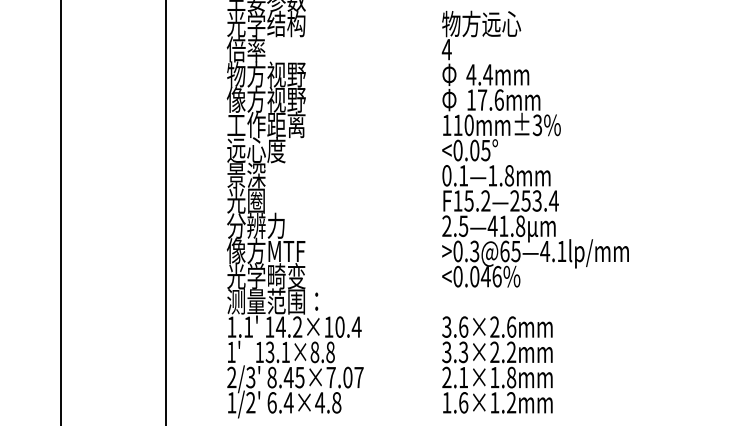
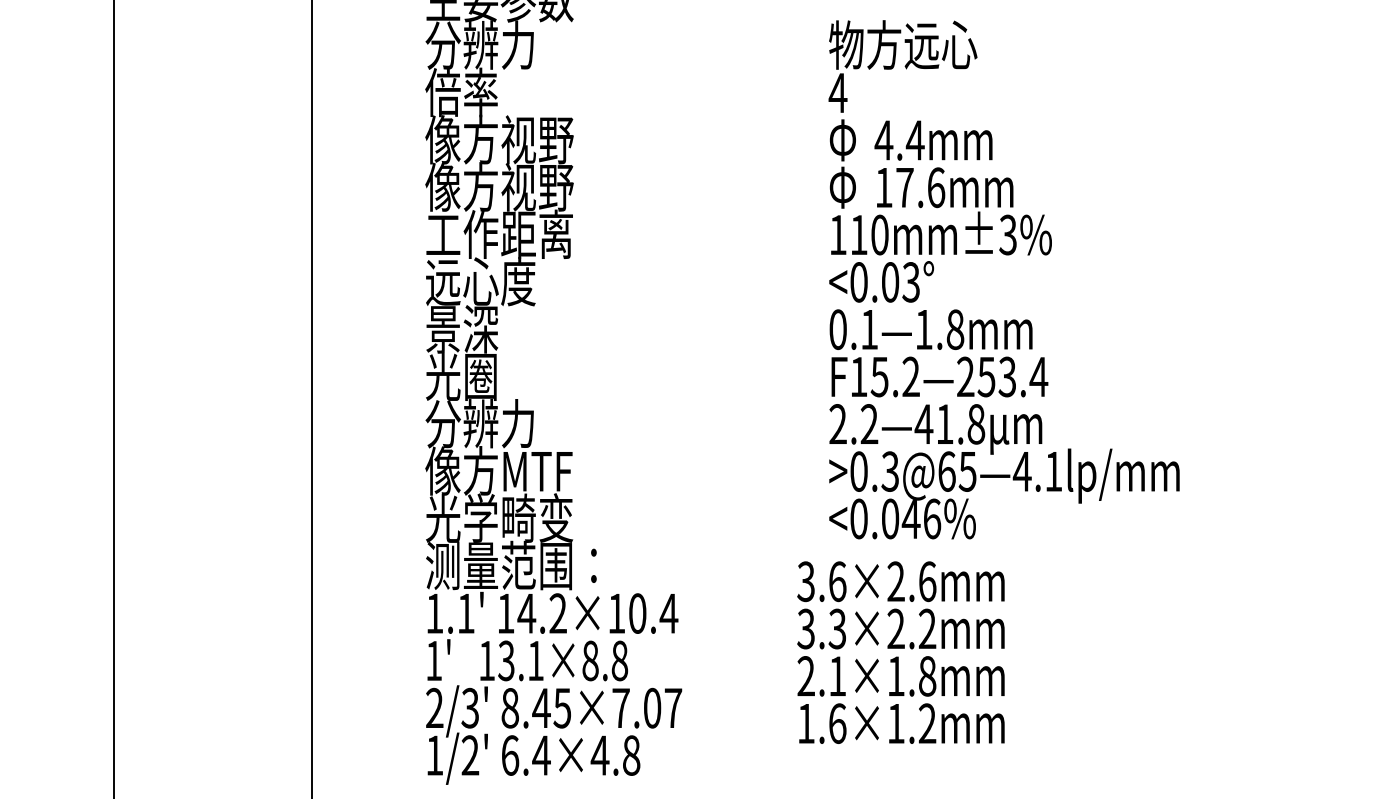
text: (266, 23) -> (499, 44), 光学结构 -> 分辨力
text: (235, 74) -> (441, 139), 物方视野 -> 像方视野
text: (485, 149) -> (910, 280), <0.05° -> <0.03°
text: (463, 226) -> (869, 424), 2.5 -> 2.2
text: (497, 364) -> (901, 651), moved

